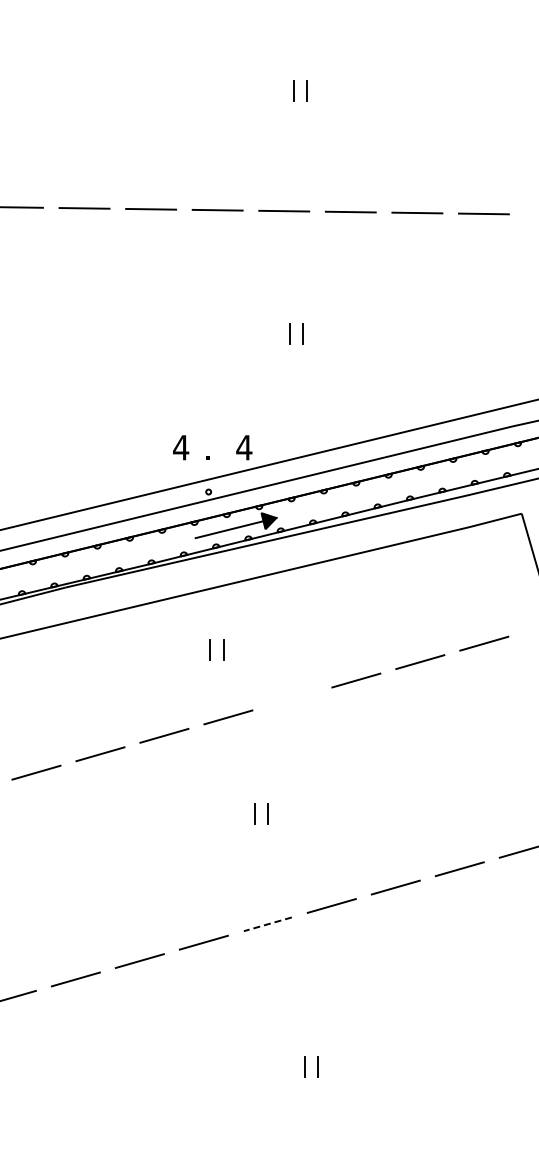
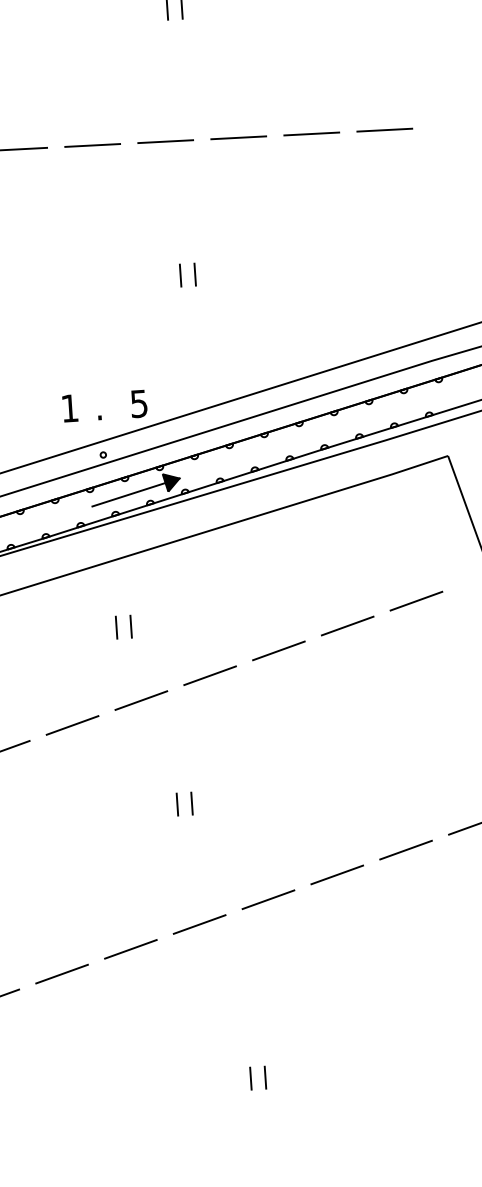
text: (181, 447) -> (70, 408), 4 -> 1
text: (244, 447) -> (139, 403), 4 -> 5
line: (292, 698) -> (210, 675), added
line: (267, 924) -> (199, 924), dashed -> solid

